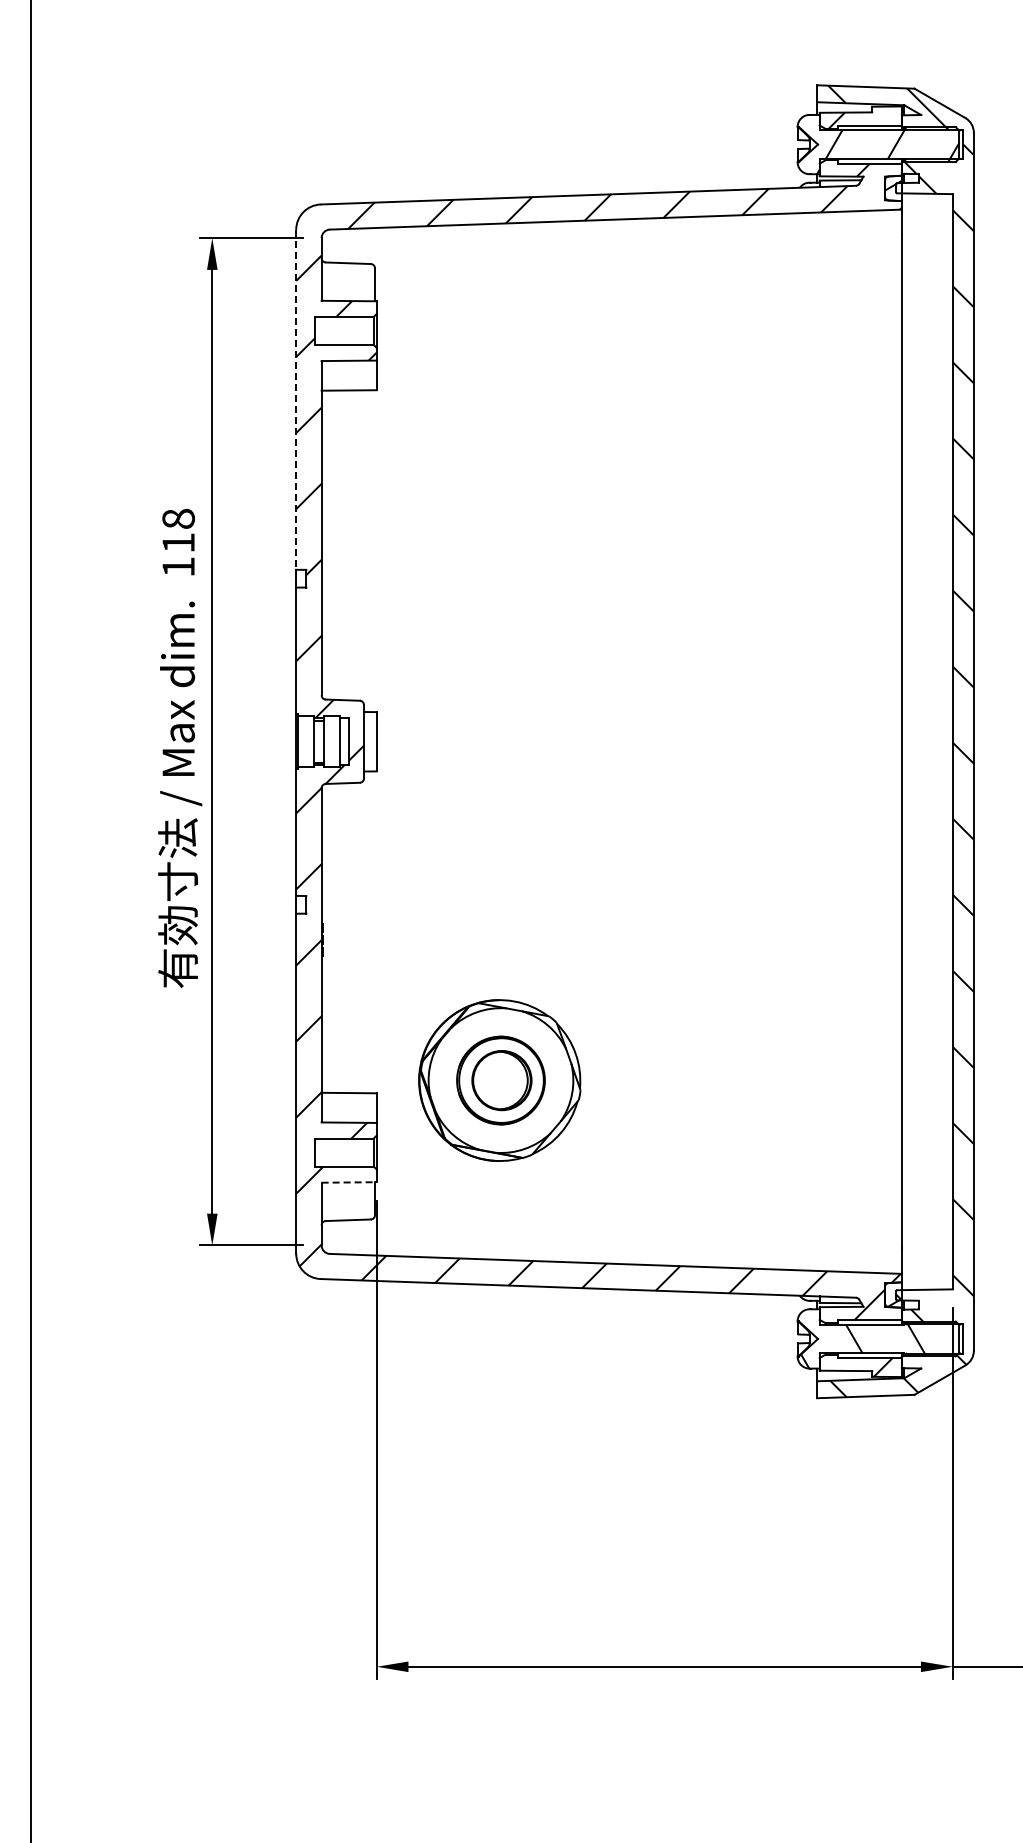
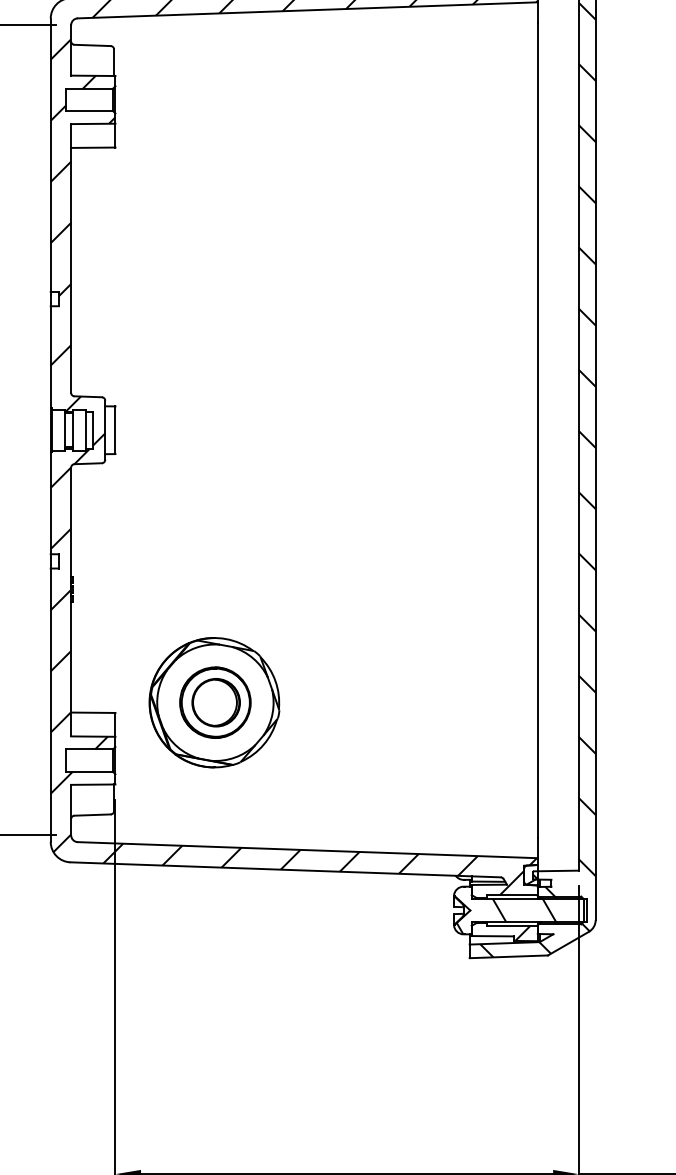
line: (296, 399) -> (50, 155), dashed -> solid
line: (349, 1182) -> (93, 784), dashed -> solid

